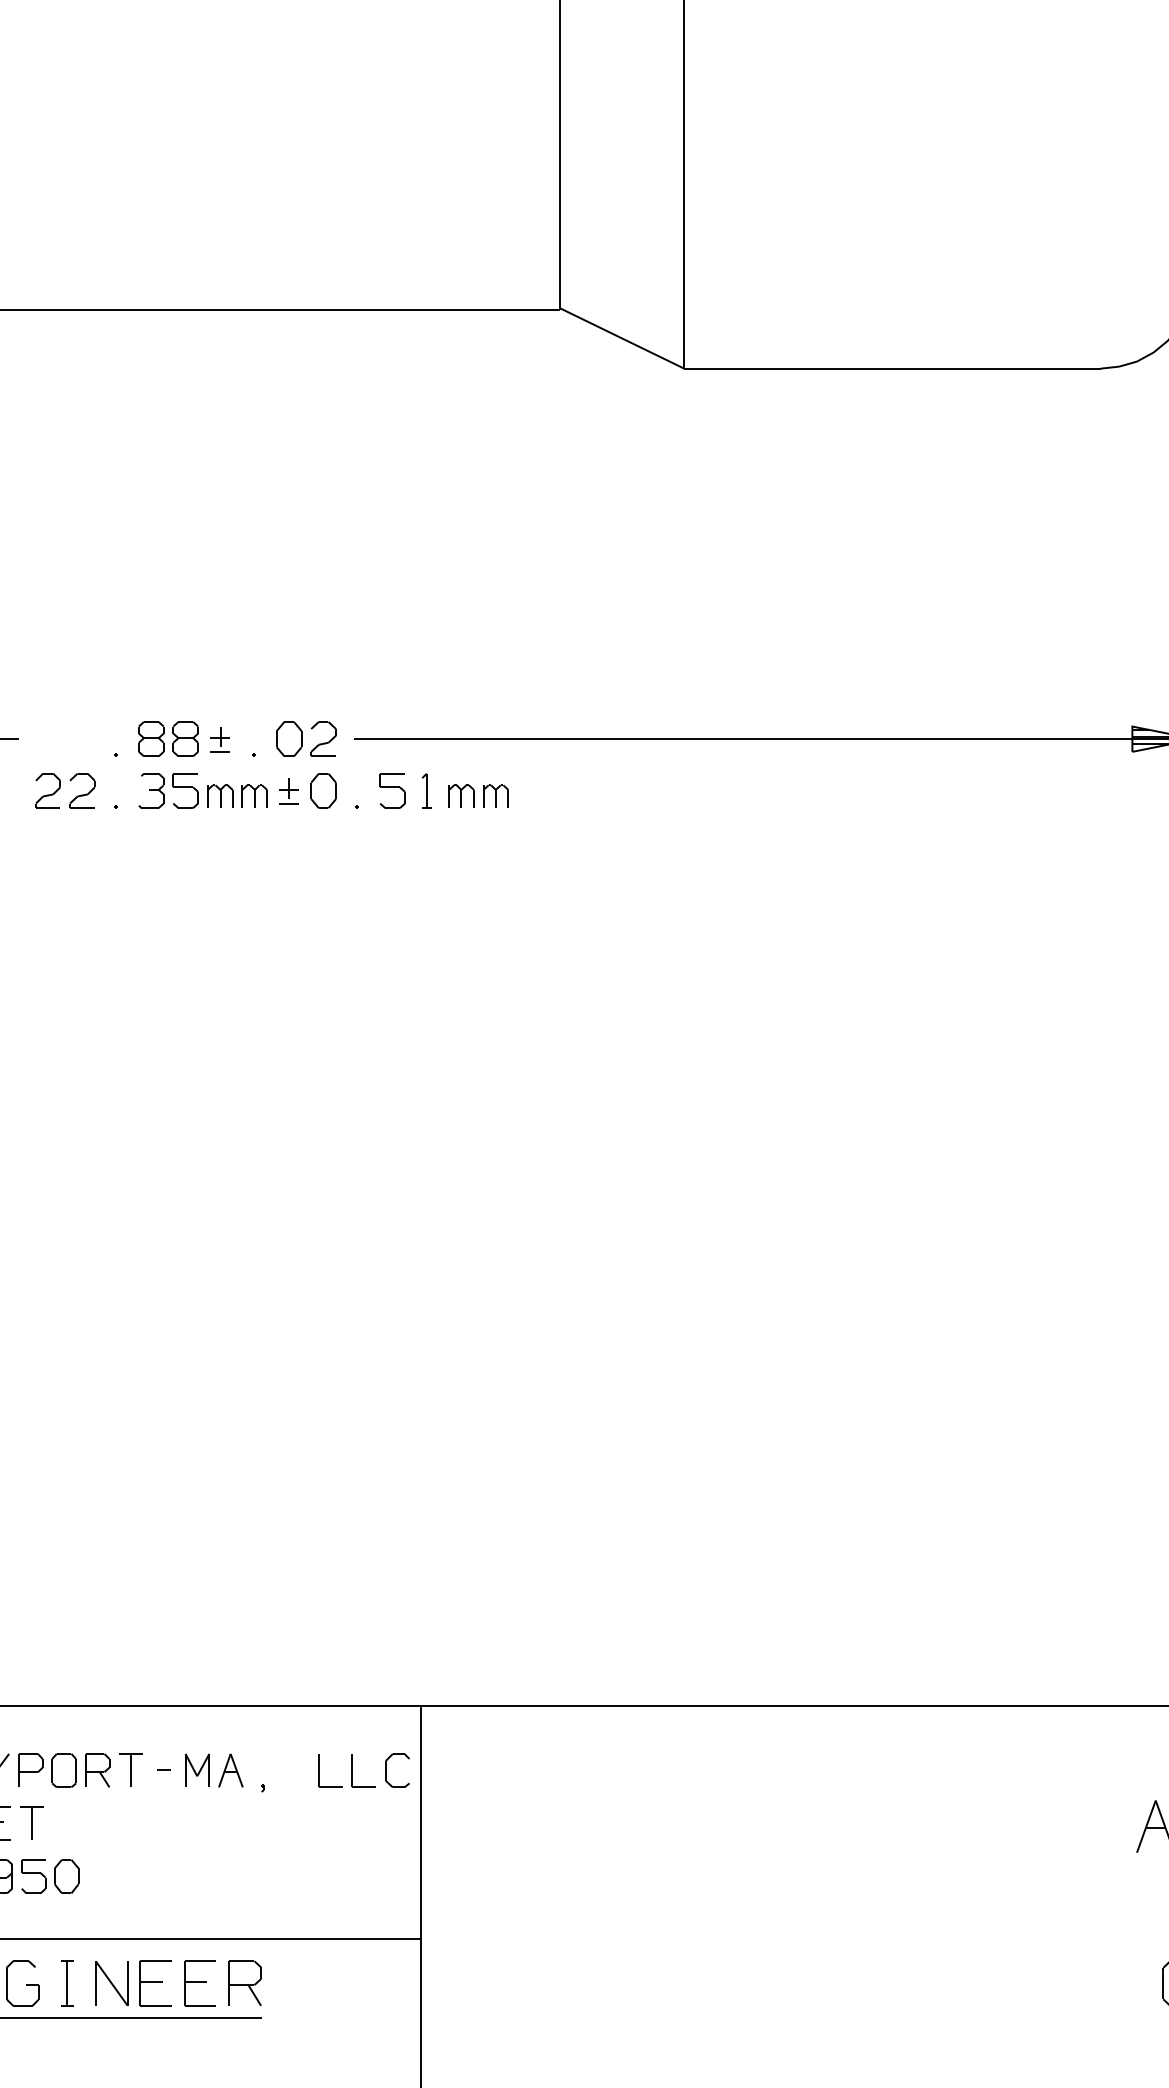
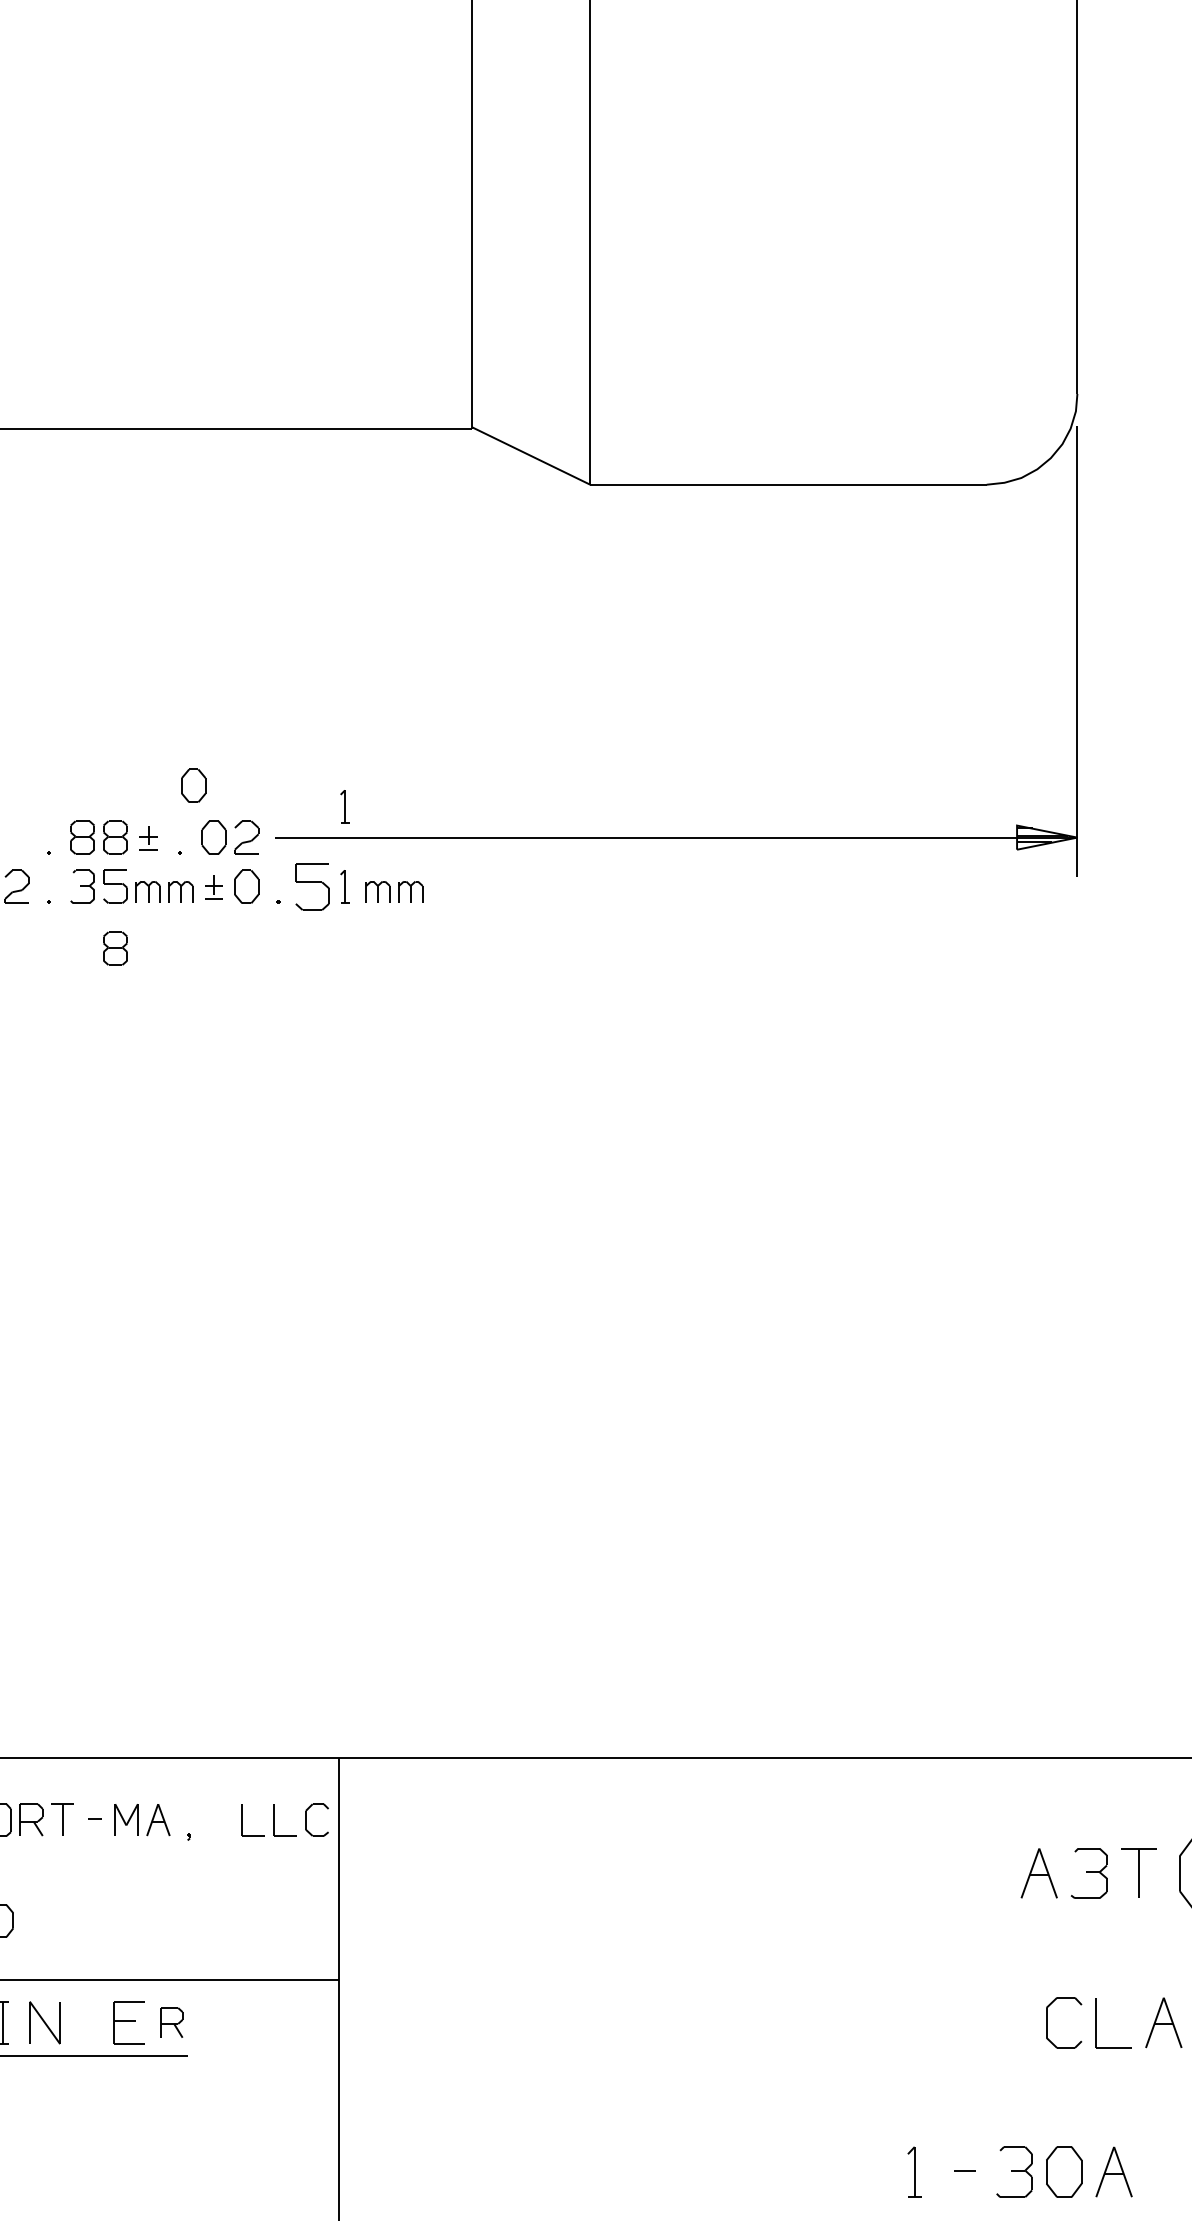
part: (267, 684) -> (193, 785), added
part: (426, 706) -> (344, 806), added
part: (392, 790) -> (312, 886), size x1.4
part: (185, 855) -> (115, 948), added
part: (155, 1983) -> (86, 2022), removed
part: (244, 1983) -> (171, 2022), size x0.7

